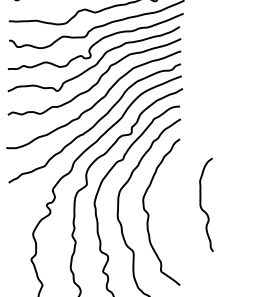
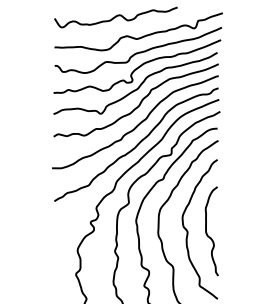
curve: (201, 206) -> (207, 232), moved

